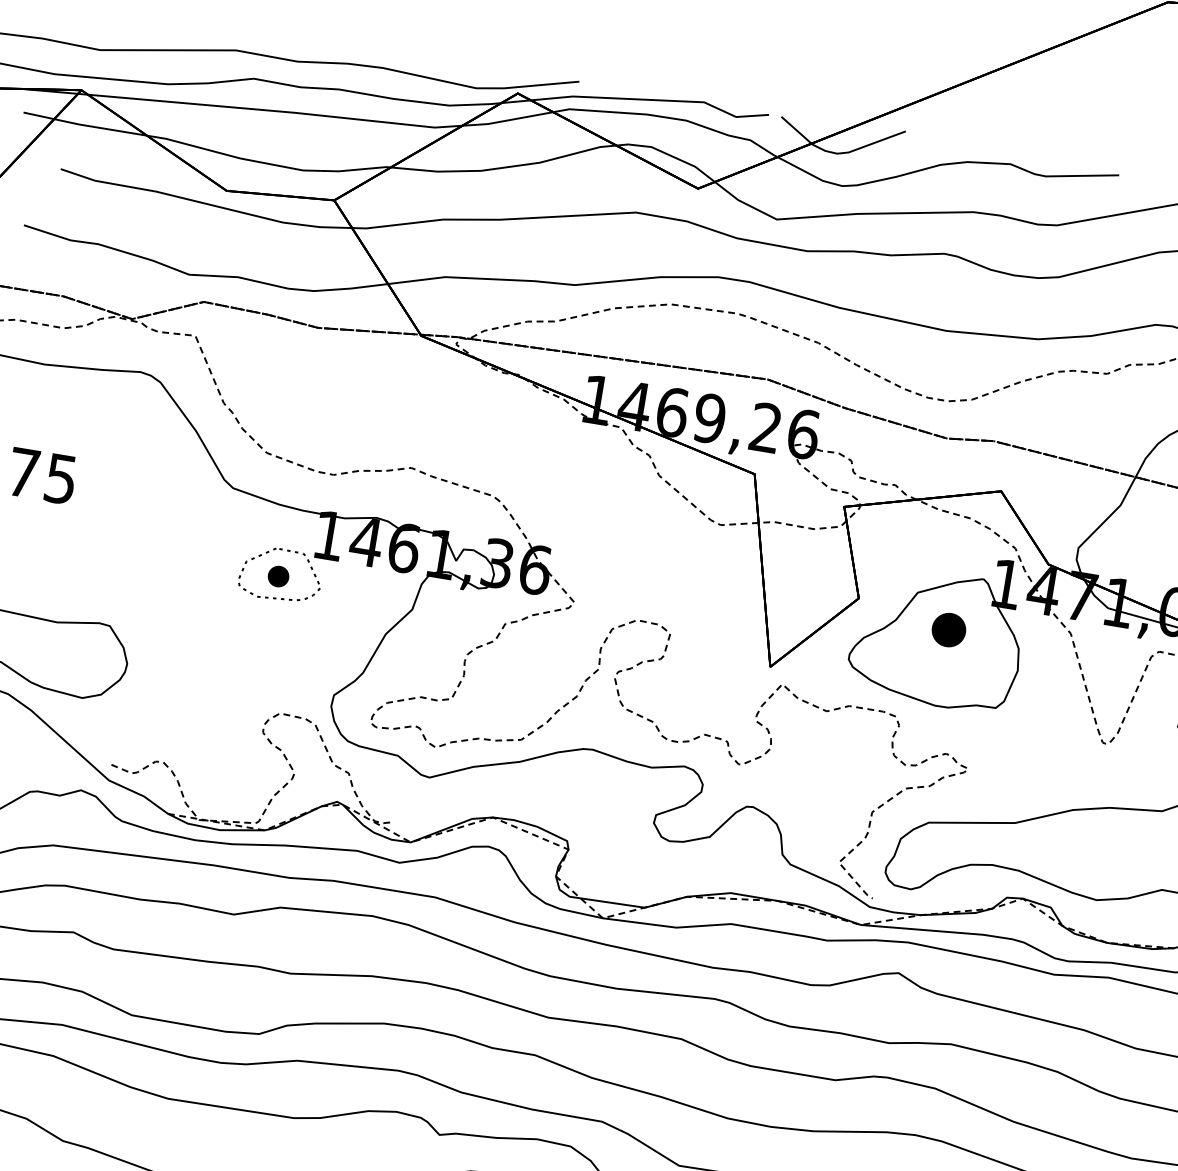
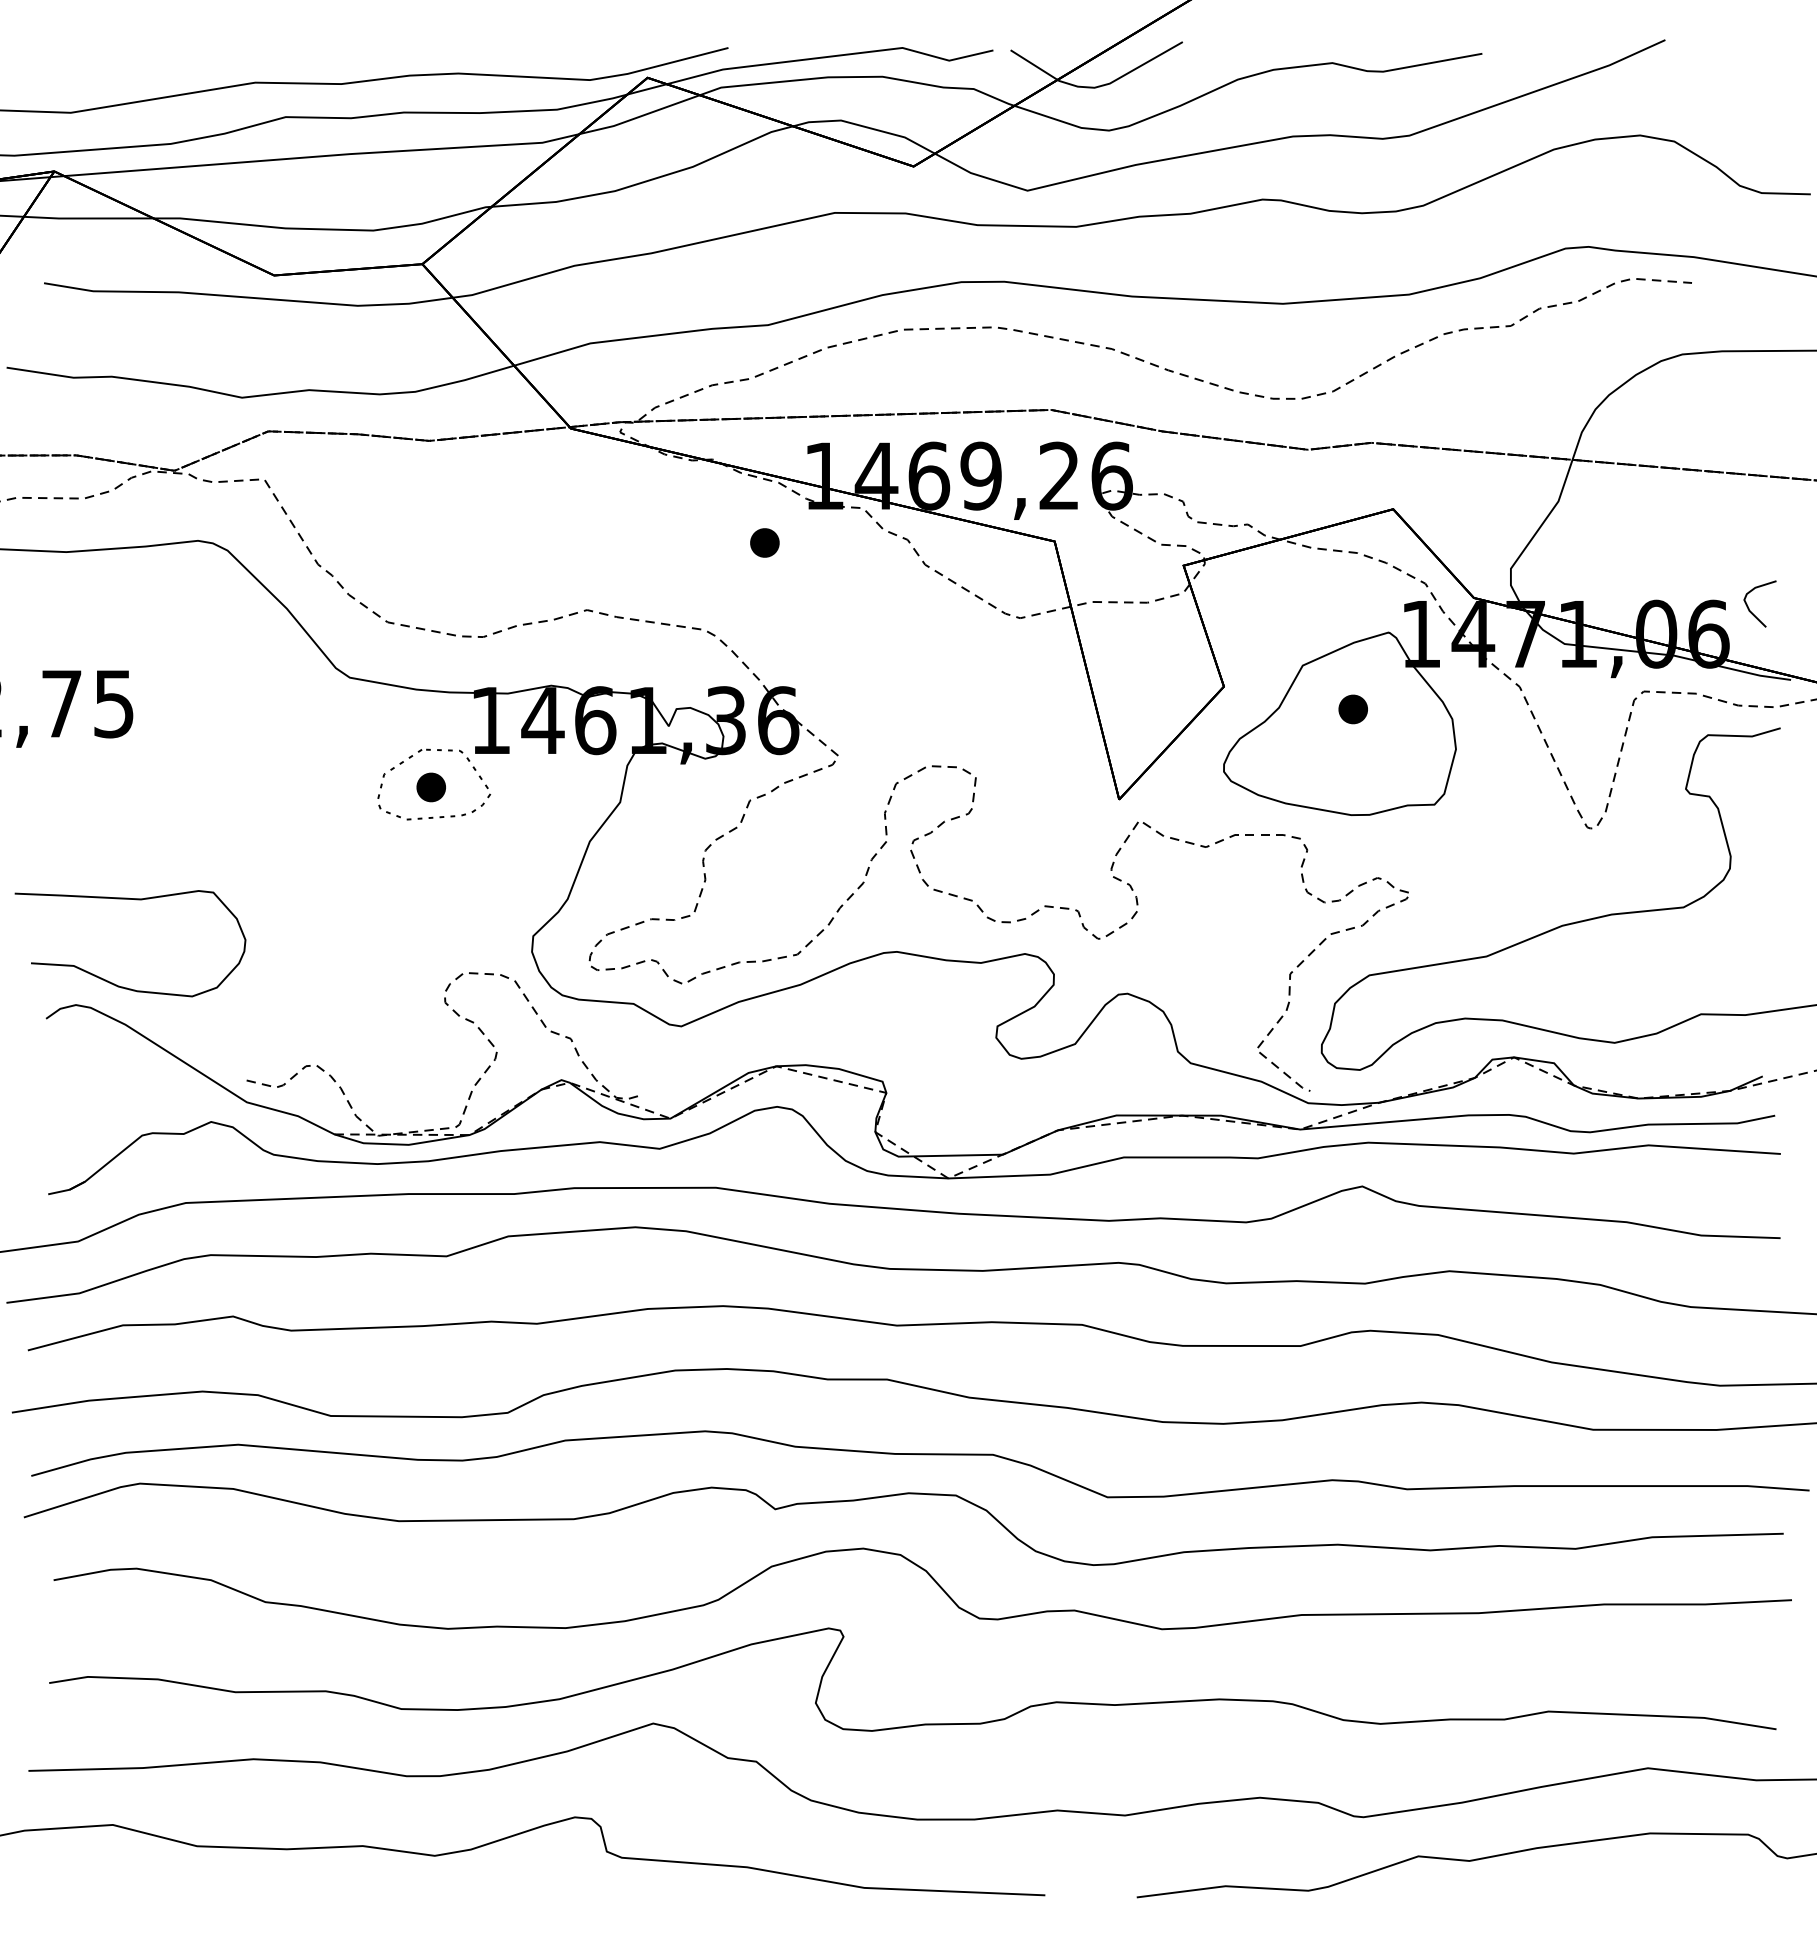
part: (546, 440) -> (764, 542), added
part: (948, 630) -> (1352, 709), size x0.62

